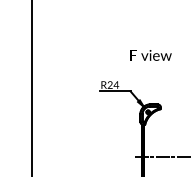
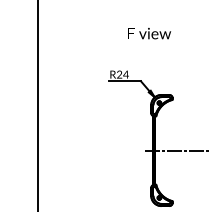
text: (151, 55) -> (149, 33), moved

